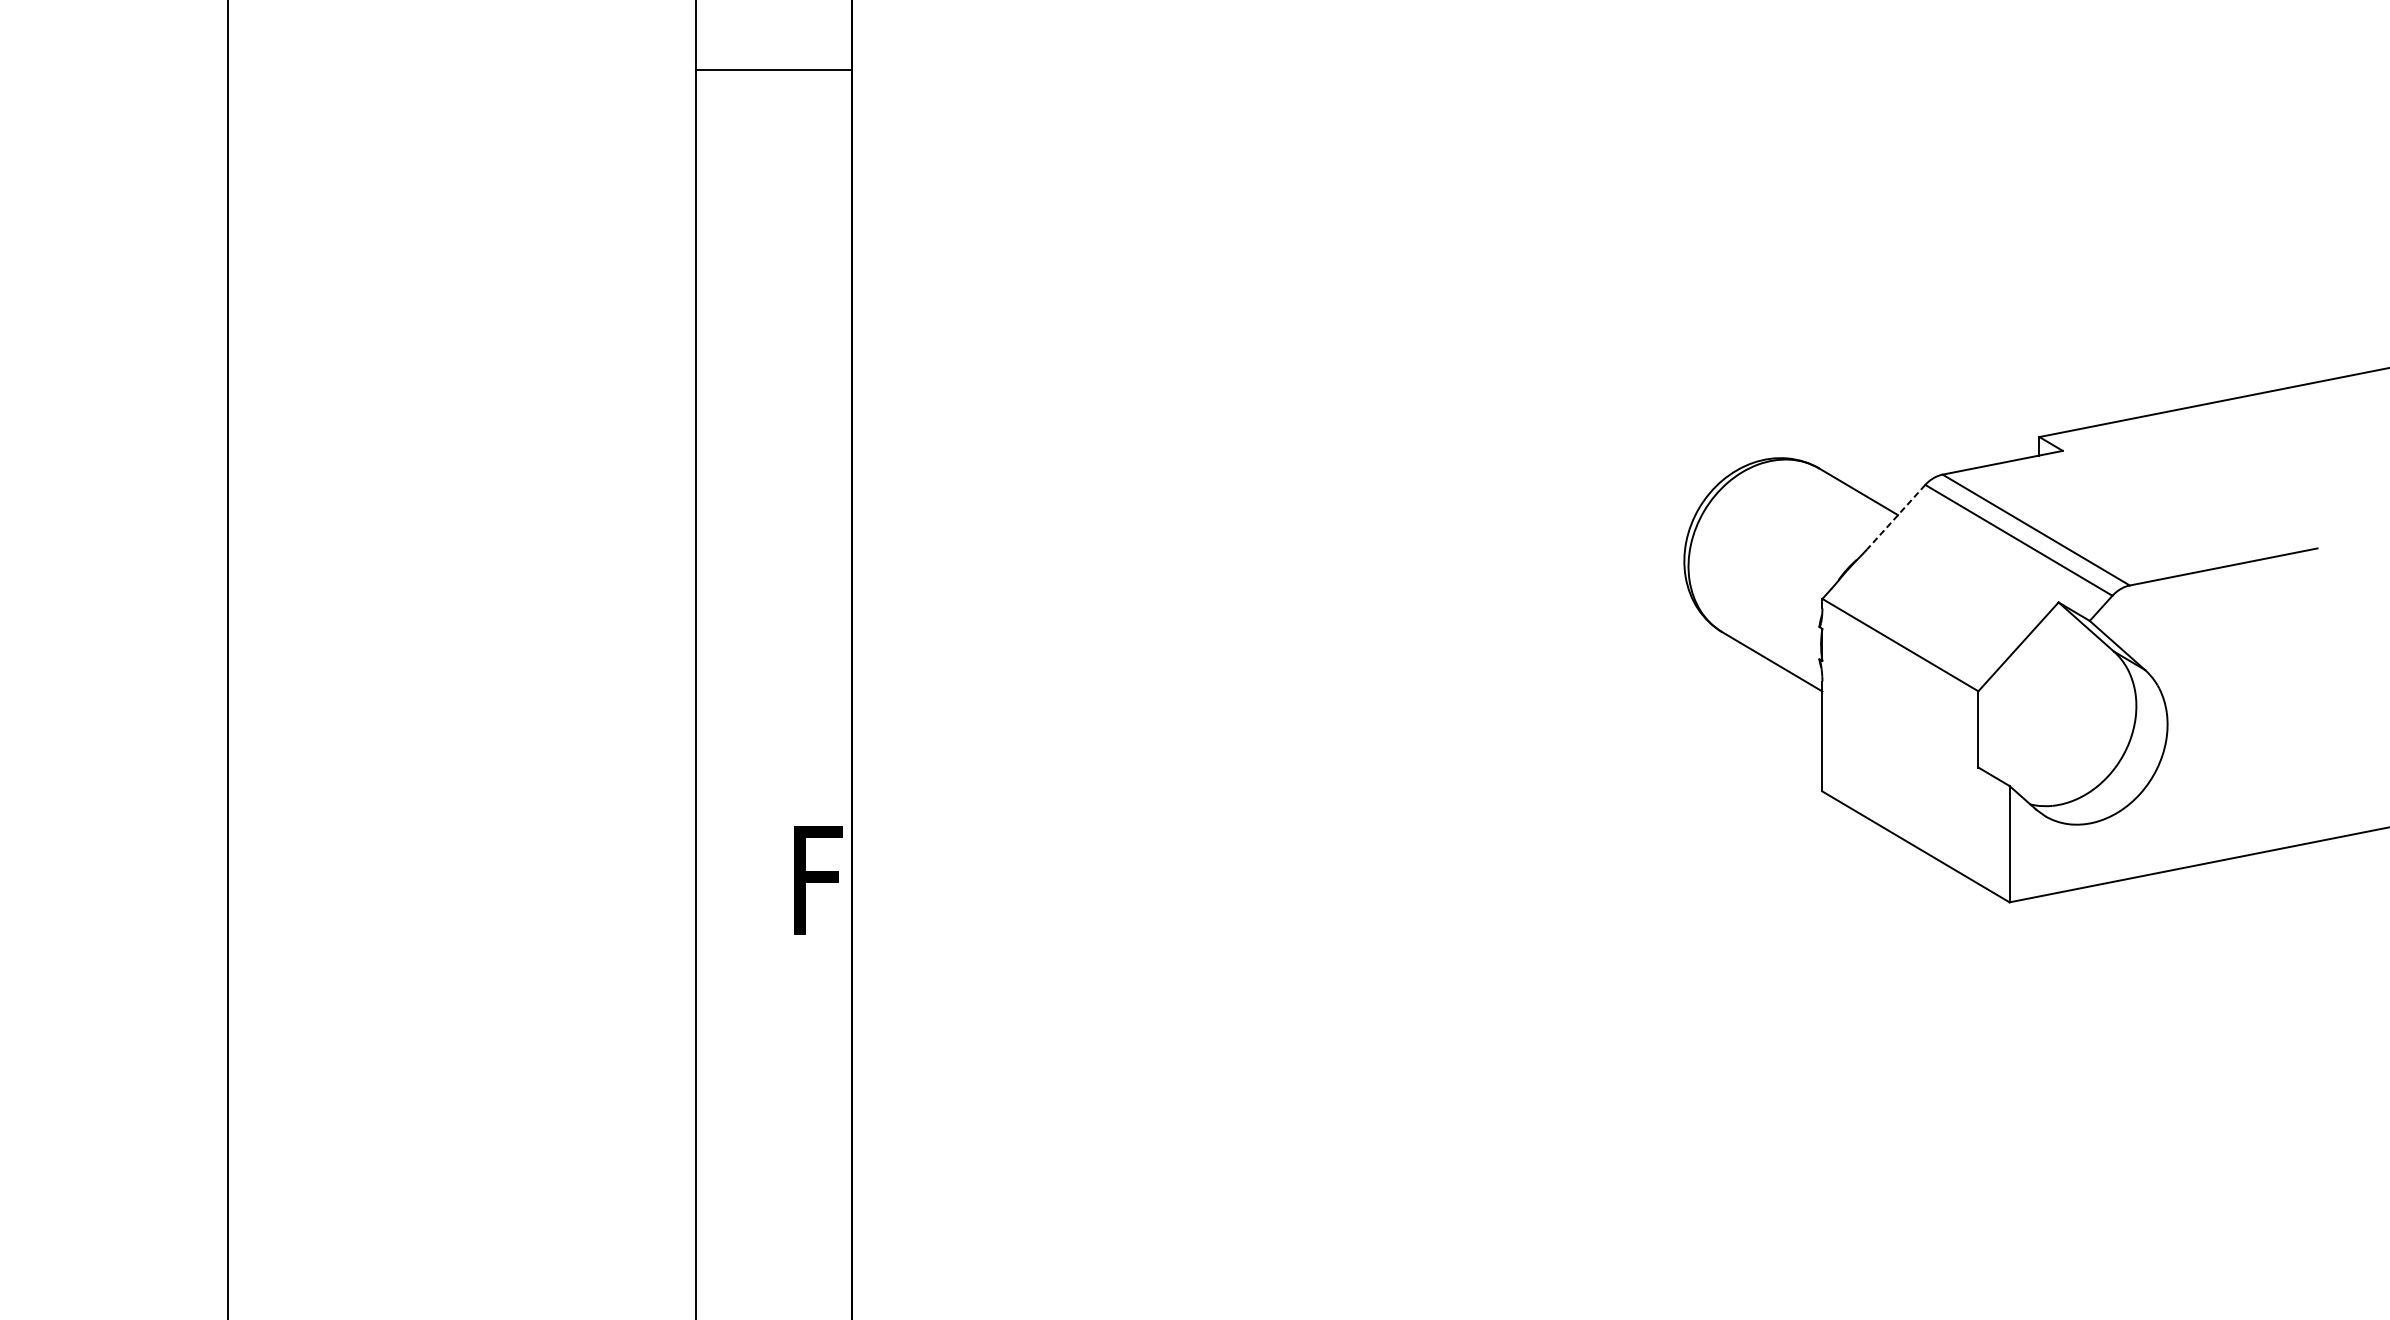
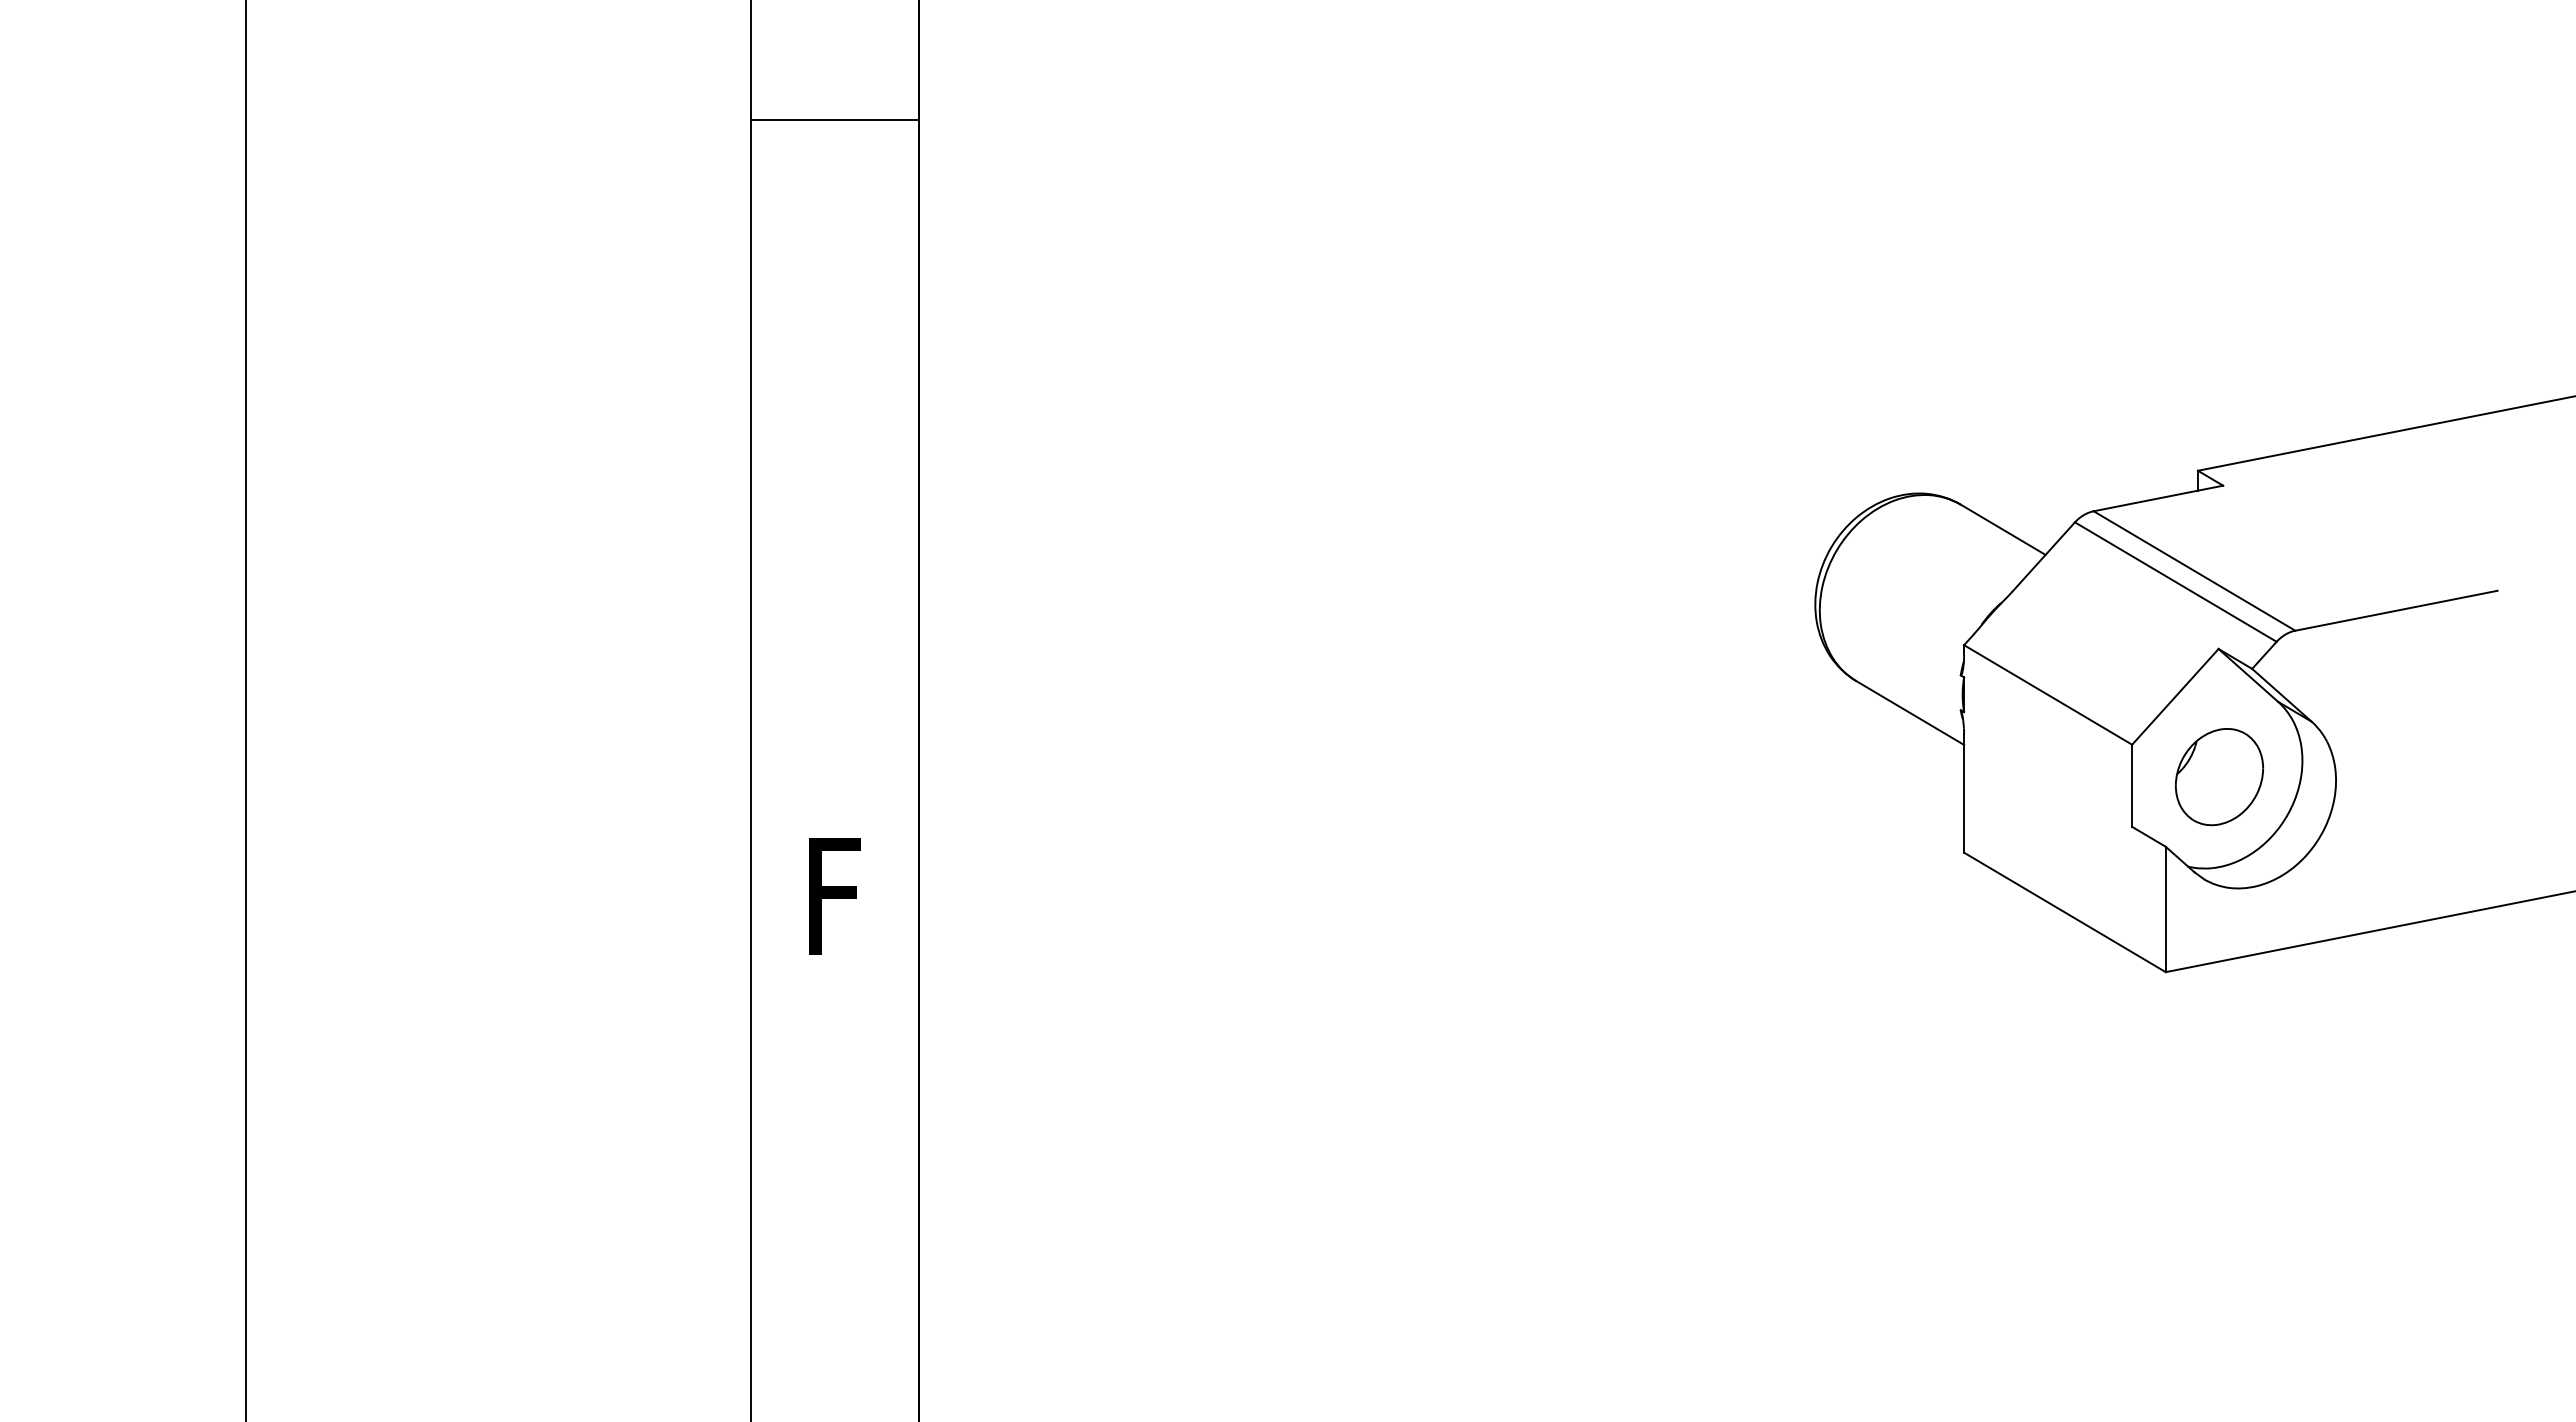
line: (774, 70) -> (834, 120), moved
line: (1896, 517) -> (2043, 557), dashed -> solid
part: (2059, 721) -> (2219, 777), added
text: (817, 880) -> (834, 896), moved

